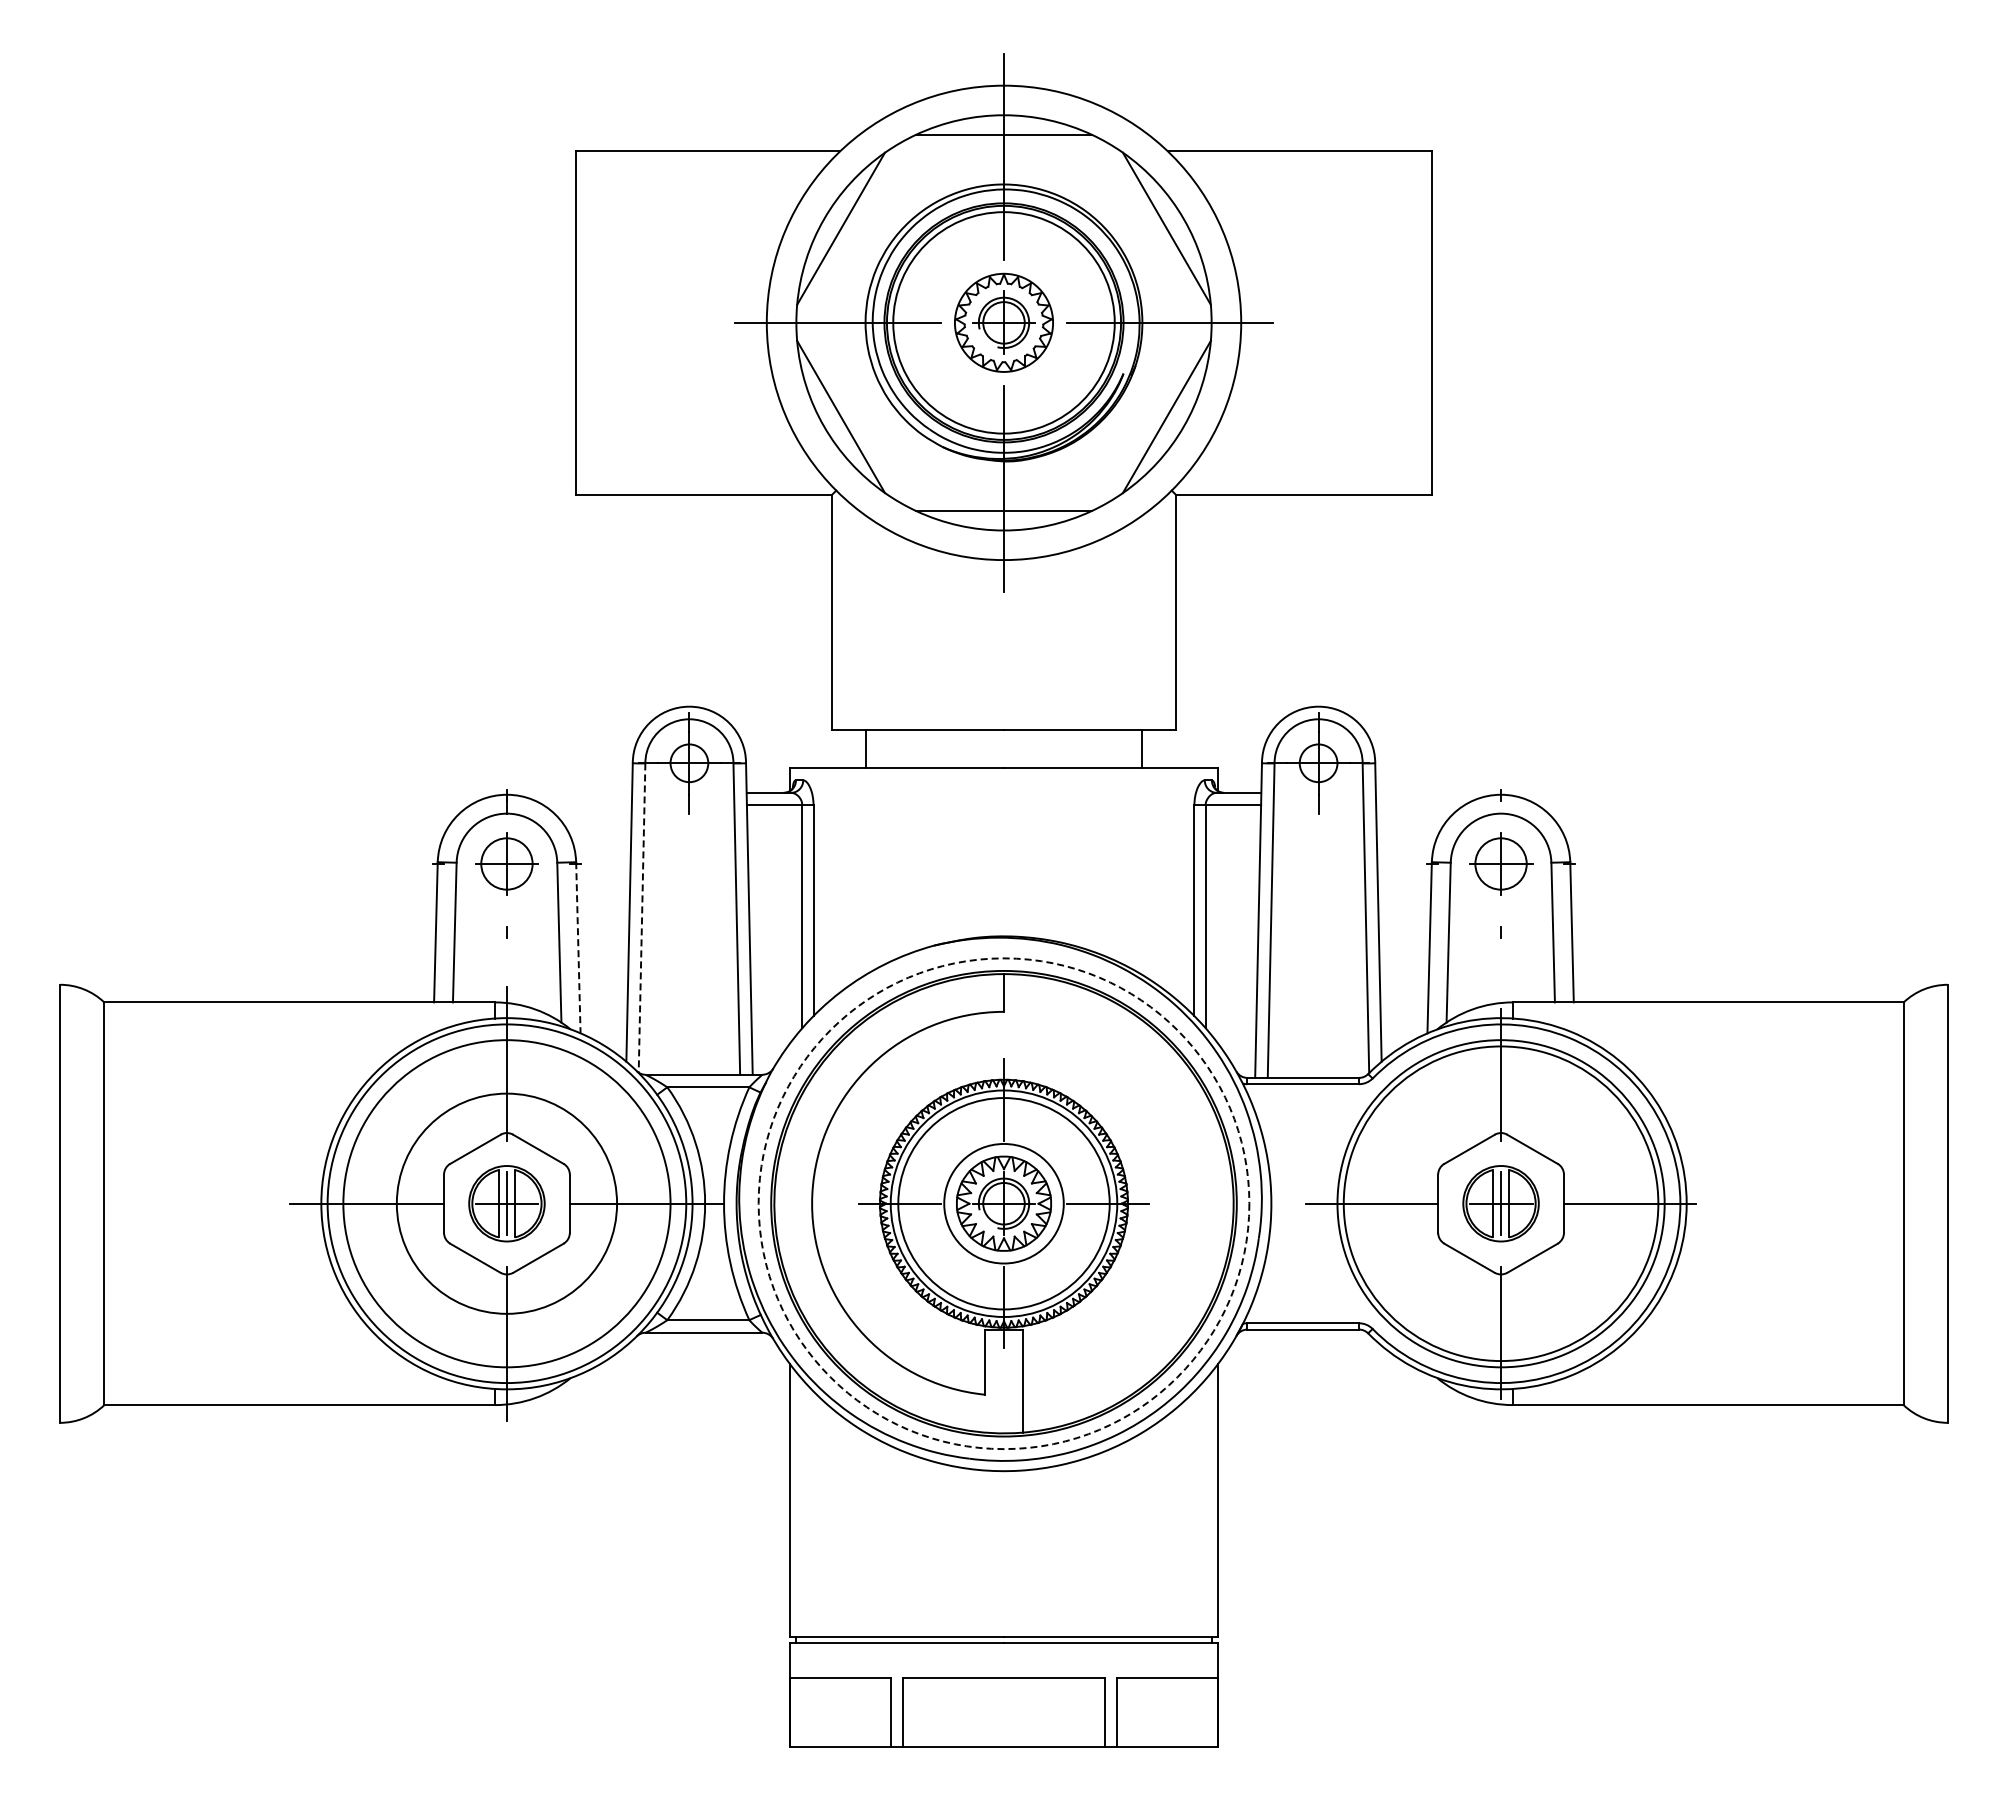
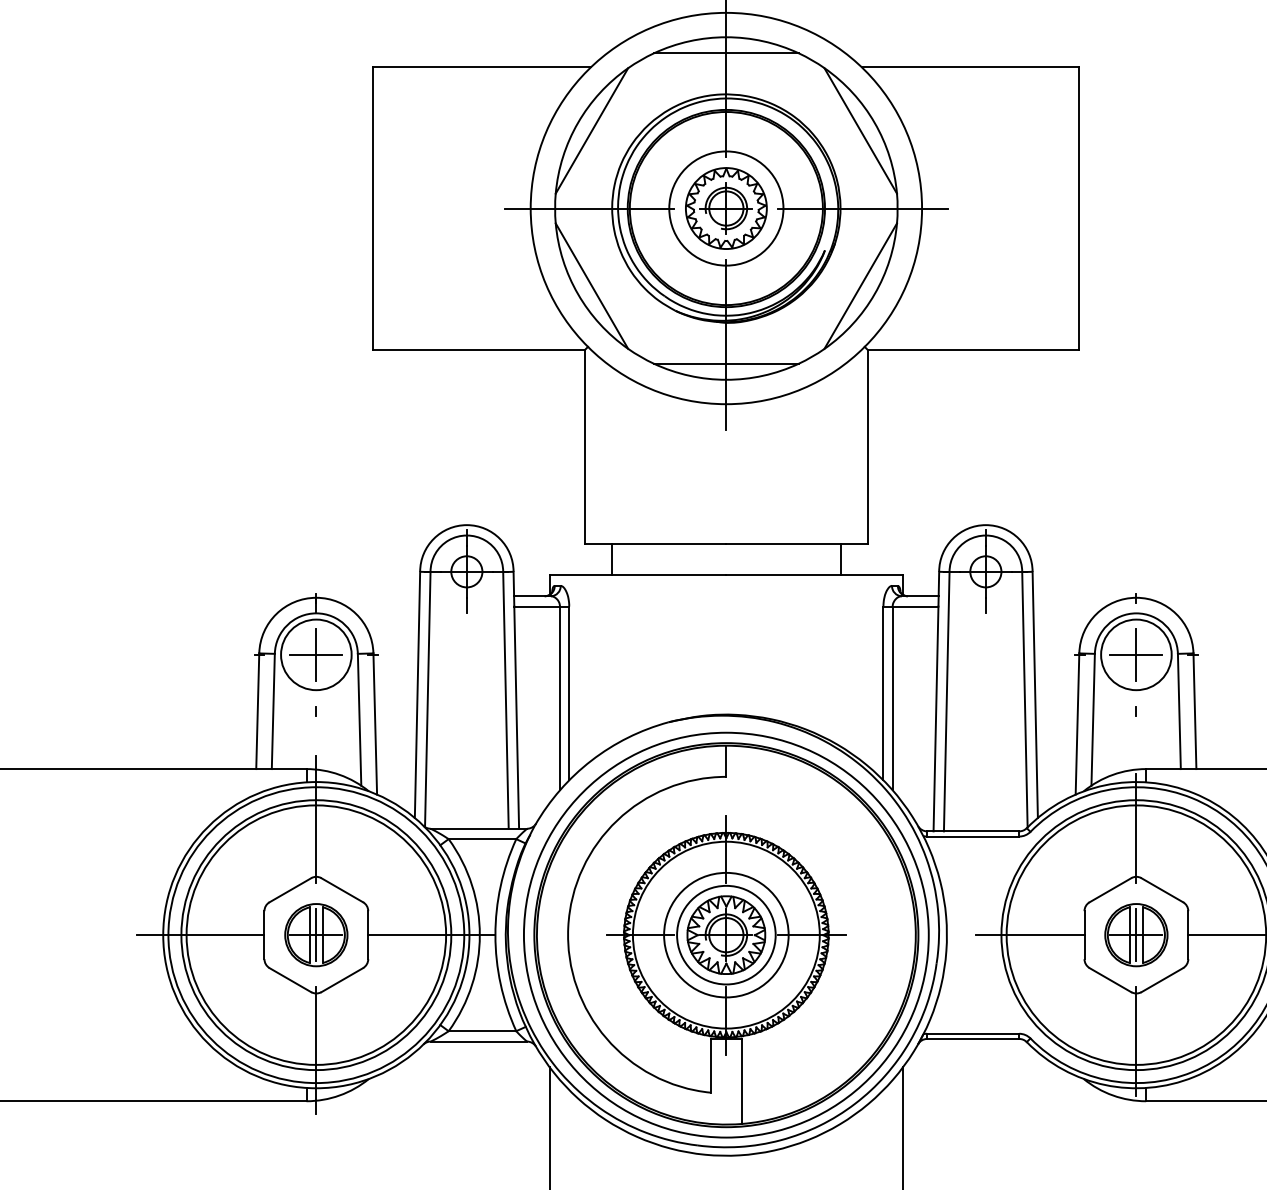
circle: (1003, 322) -> (725, 208), size x0.62
circle: (506, 863) -> (315, 654), size x1.67
circle: (1500, 863) -> (1135, 654), size x1.67
line: (642, 918) -> (428, 699), dashed -> solid
line: (578, 947) -> (375, 723), dashed -> solid
circle: (506, 1203) -> (315, 934), size x1.43
circle: (1003, 1203) -> (725, 934), dashed -> solid
circle: (1003, 1203) -> (725, 934), size x0.71

